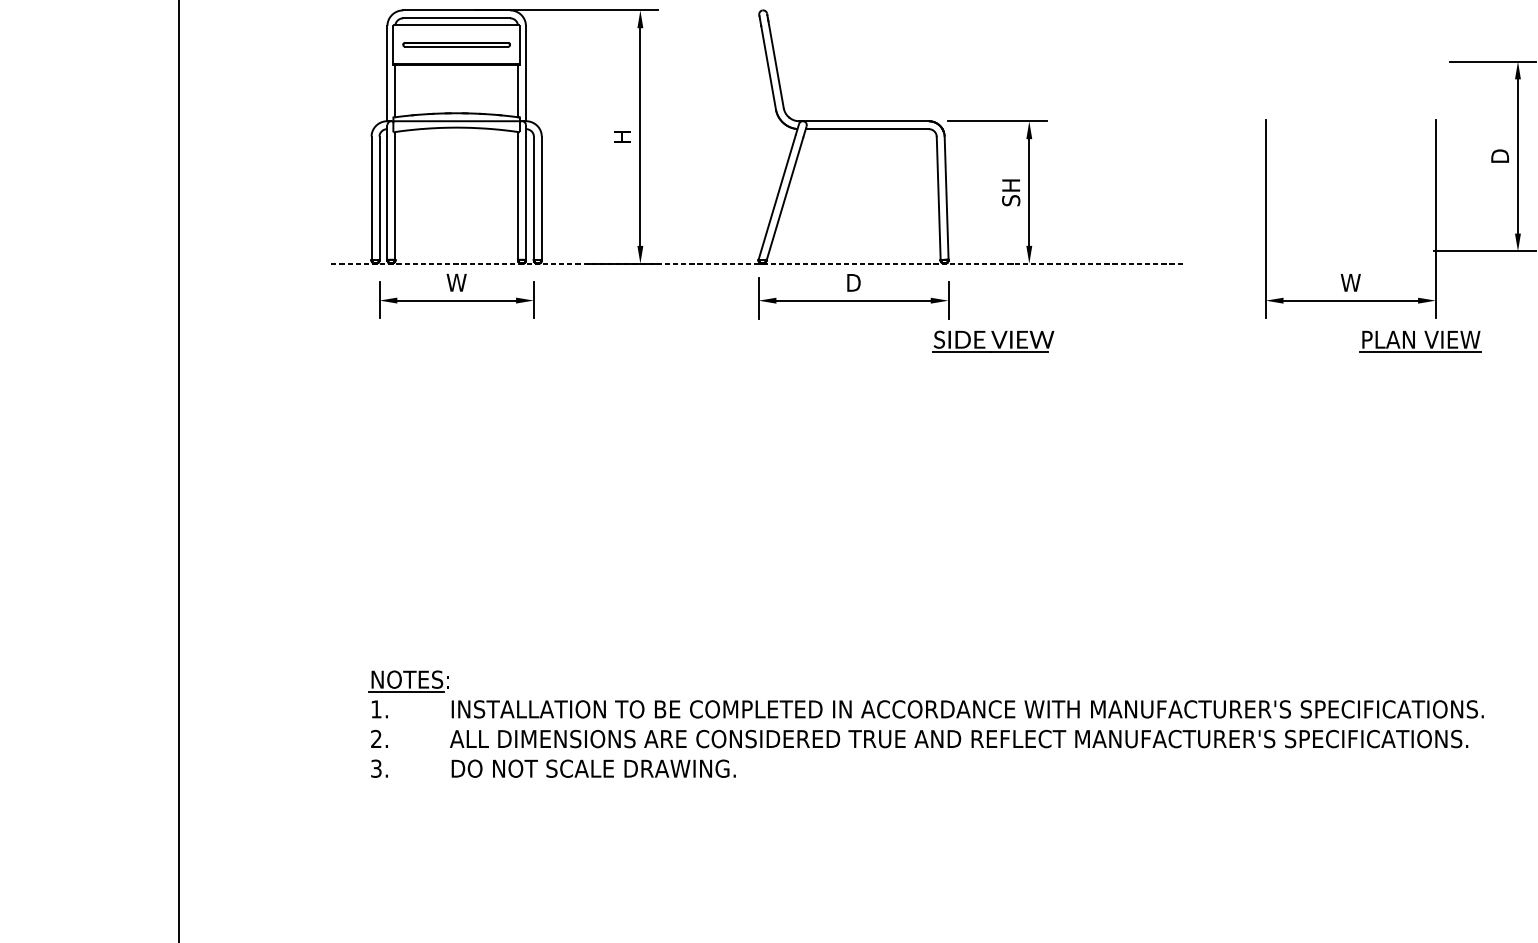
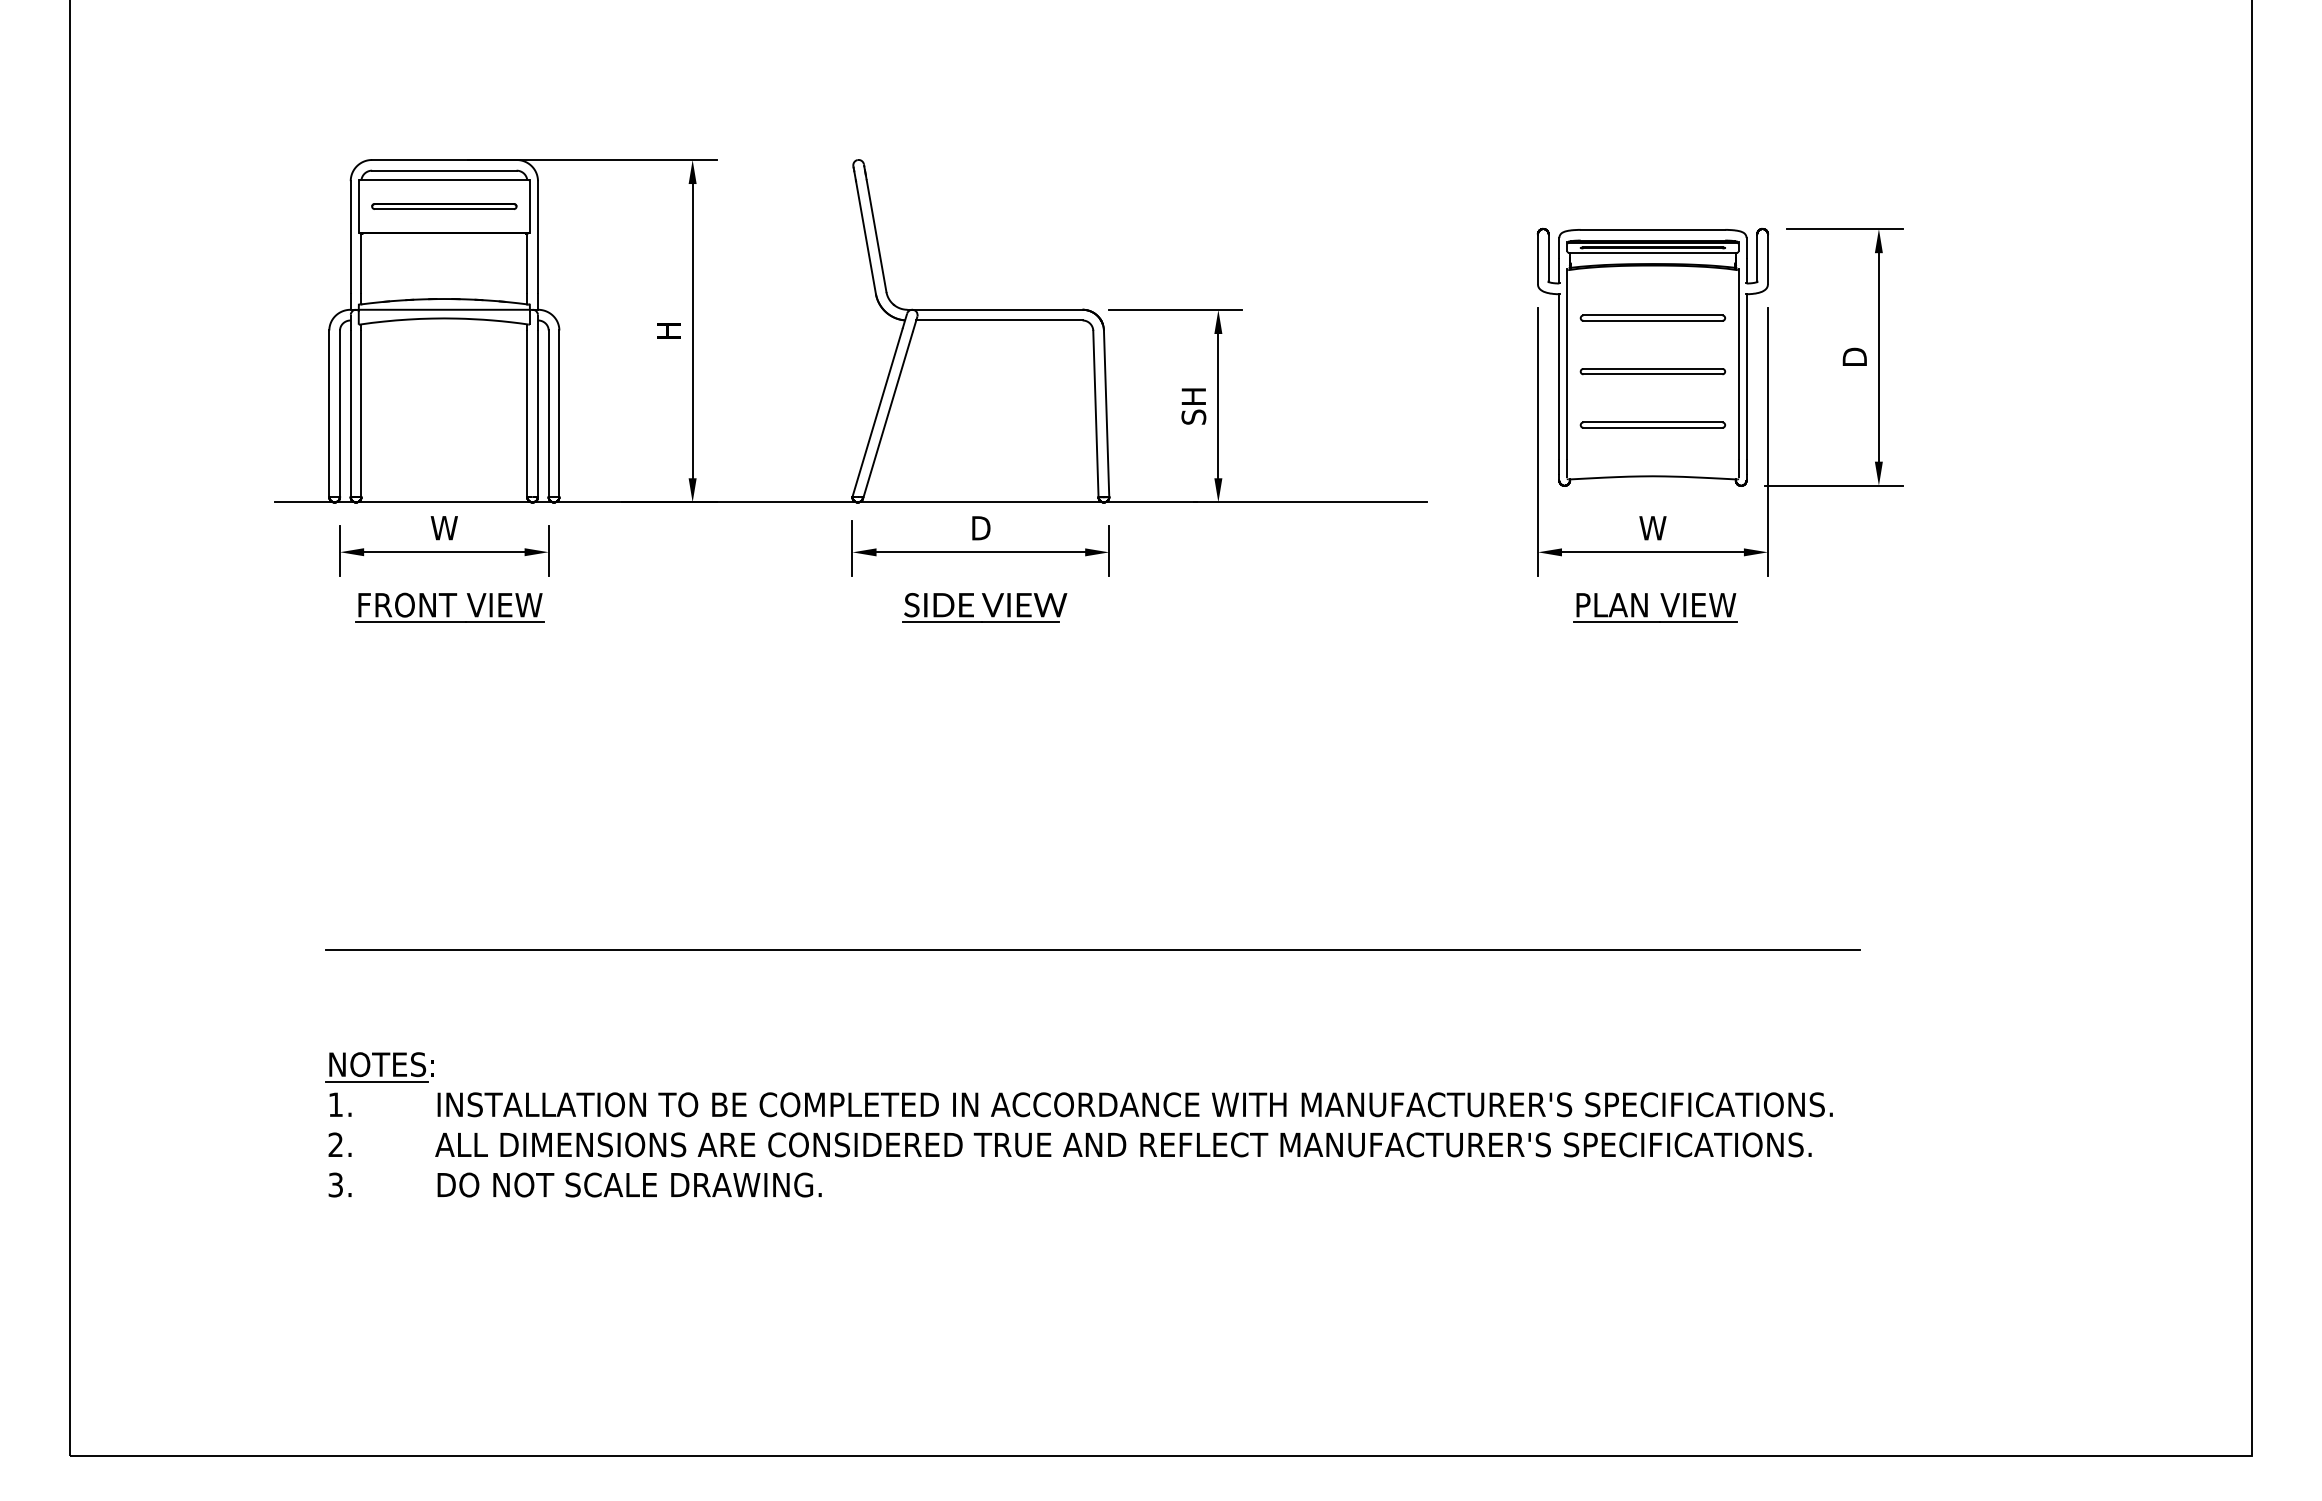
part: (1350, 155) -> (1652, 356), added
line: (757, 263) -> (850, 502), dashed -> solid
part: (460, 341) -> (449, 607), added
part: (993, 341) -> (984, 607), moved
part: (1414, 341) -> (1647, 607), moved
line: (936, 594) -> (1093, 949), added

